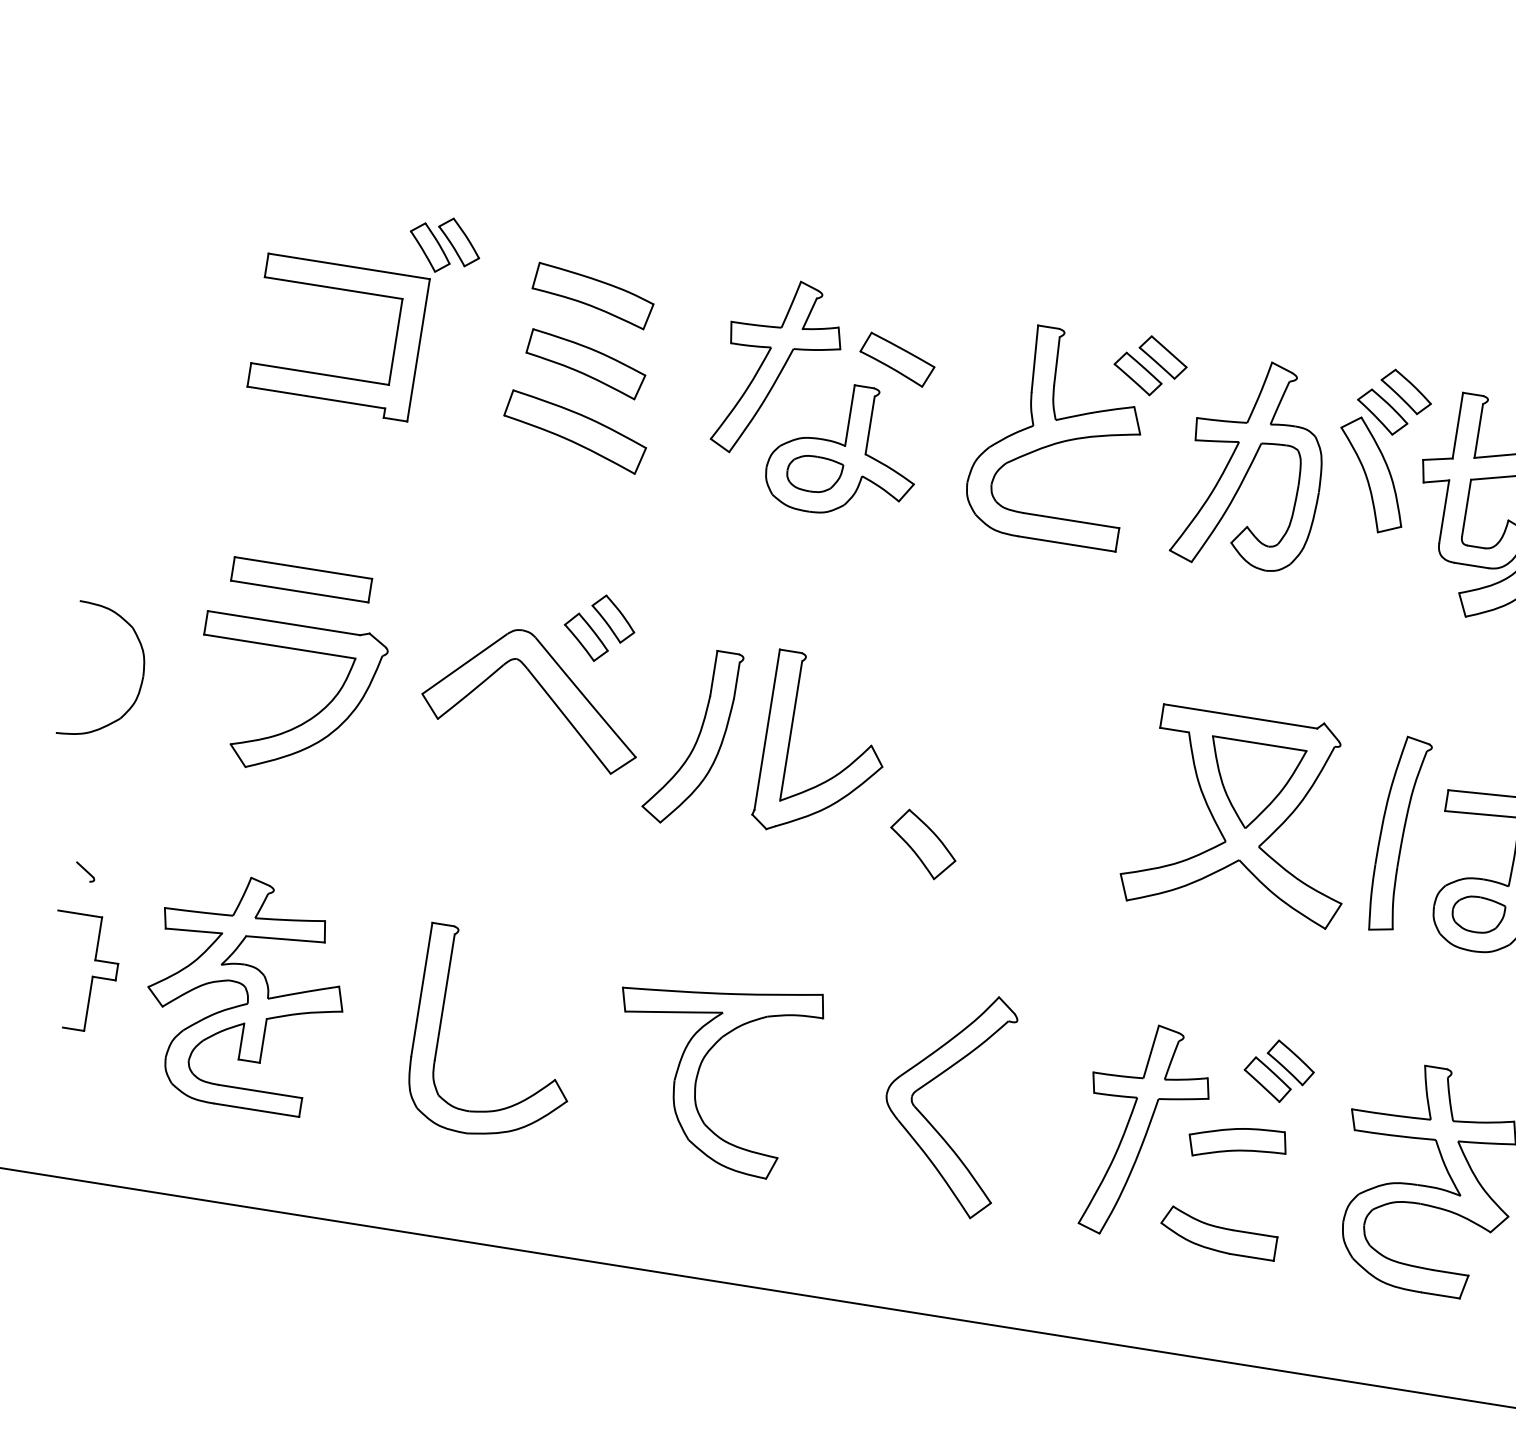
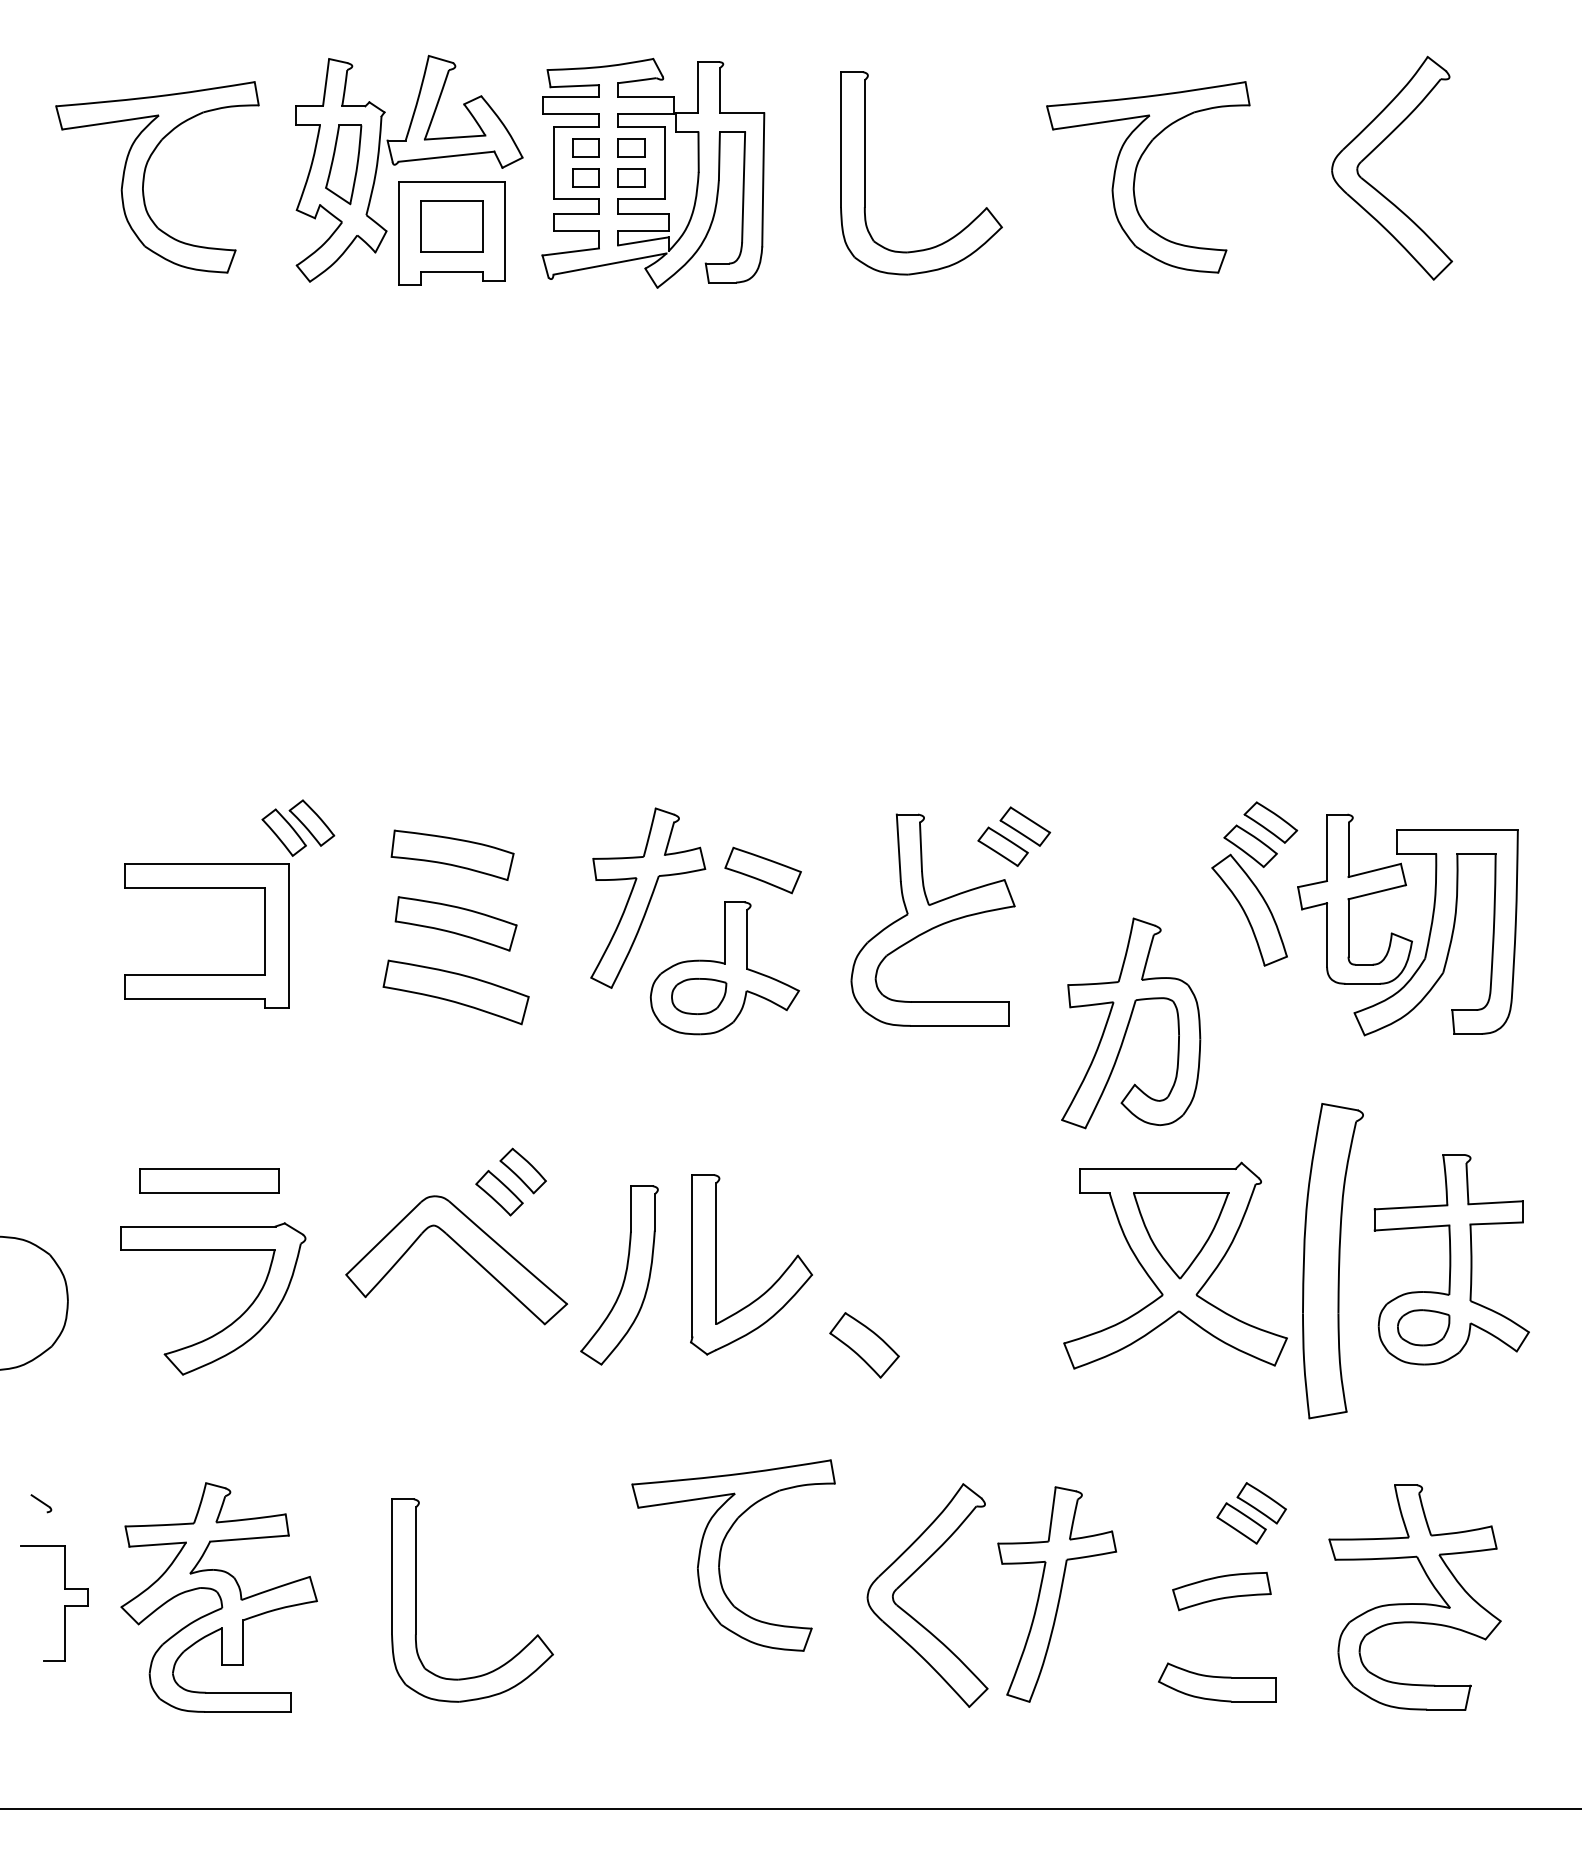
part: (1253, 465) -> (1131, 1023), moved
part: (1398, 835) -> (1332, 1261), size x1.6
part: (700, 1069) -> (721, 1553), moved
part: (1143, 1131) -> (1057, 1594), moved

